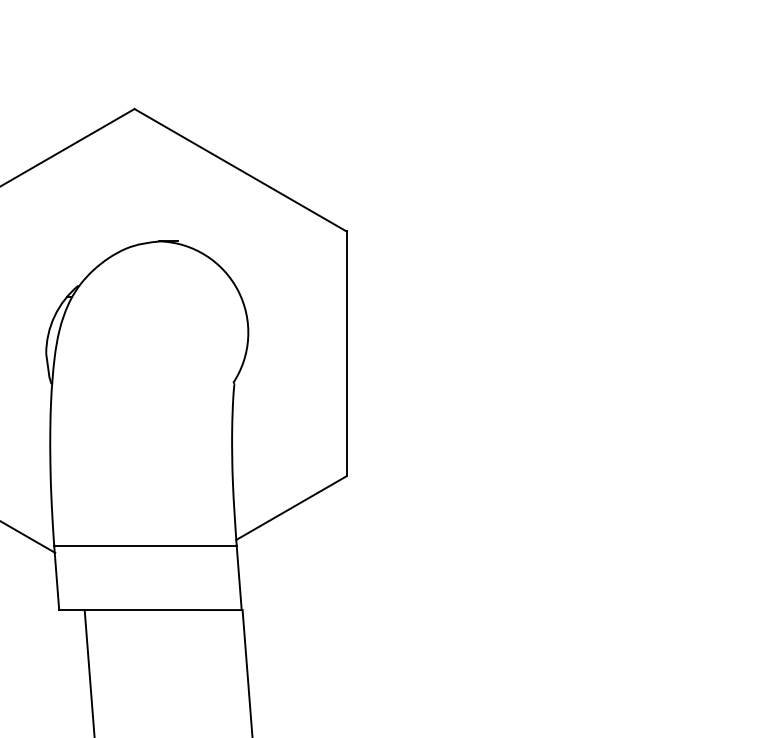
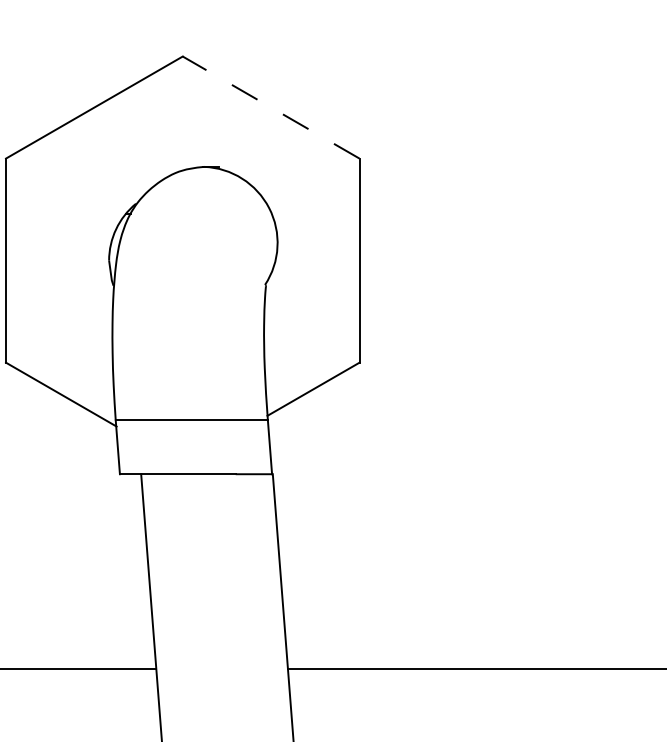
line: (239, 170) -> (270, 107), solid -> dashed

